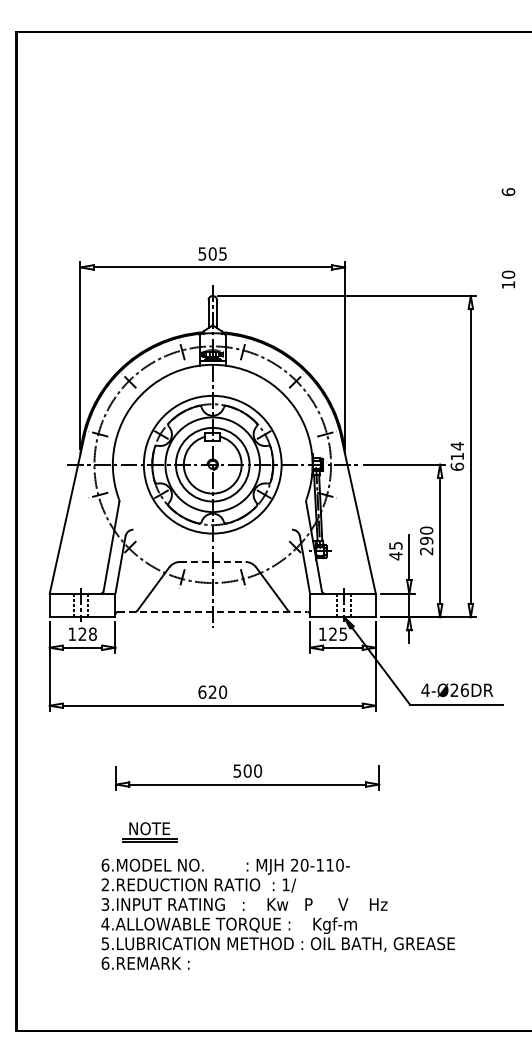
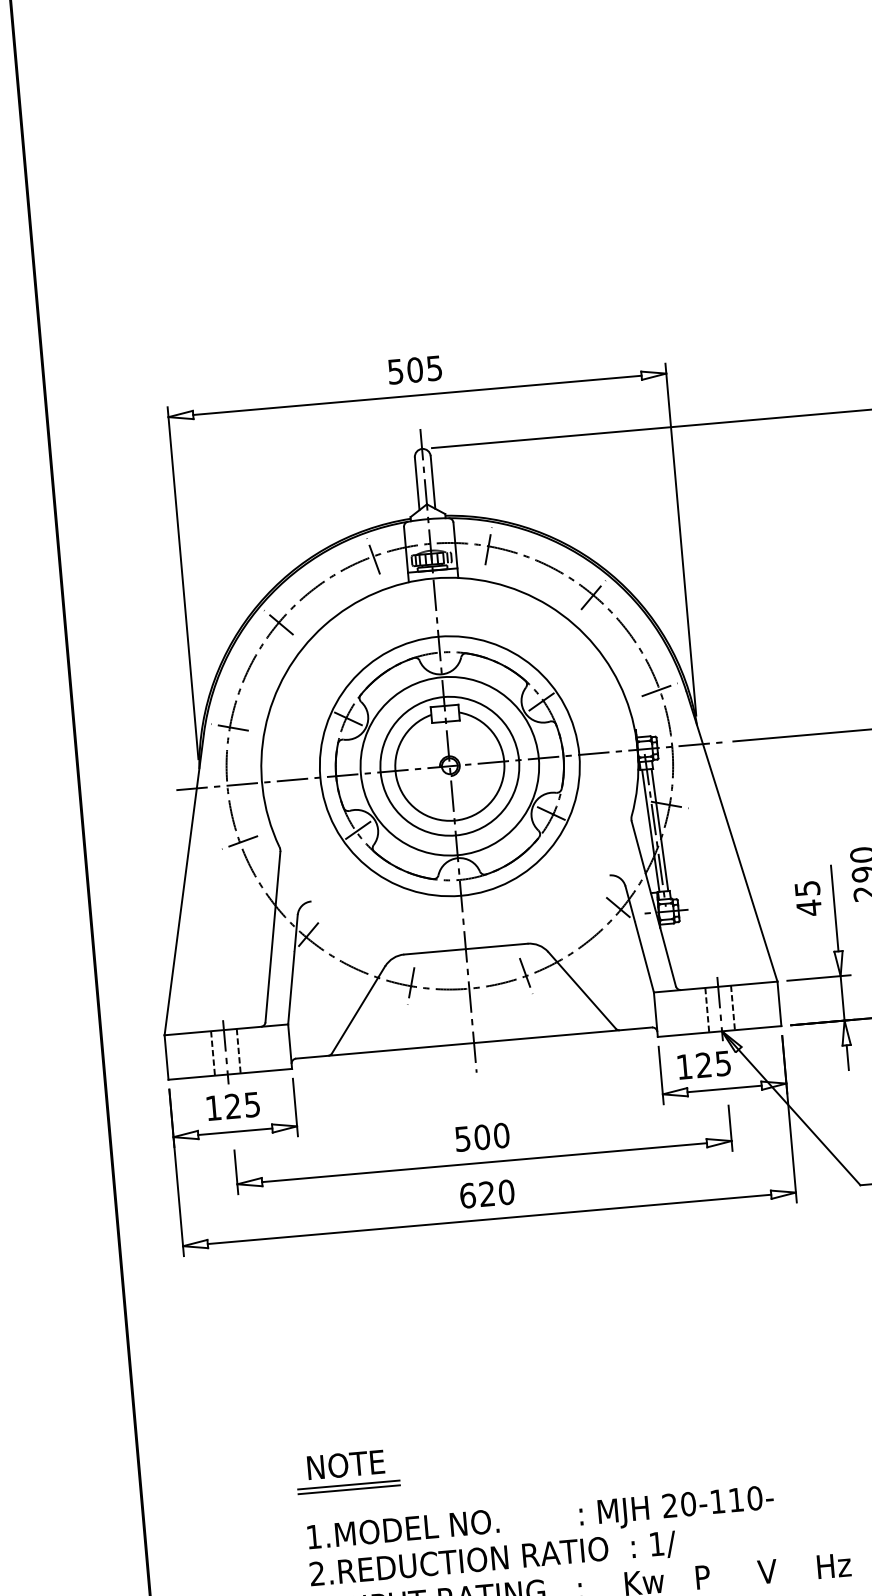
line: (212, 561) -> (465, 948), dashed -> solid
line: (212, 611) -> (473, 1042), dashed -> solid
text: (92, 633) -> (251, 1103), 128 -> 125
part: (247, 777) -> (482, 1149), moved
part: (149, 832) -> (346, 1472), moved
text: (105, 864) -> (313, 1535), 6.MODEL -> 1.MODEL

